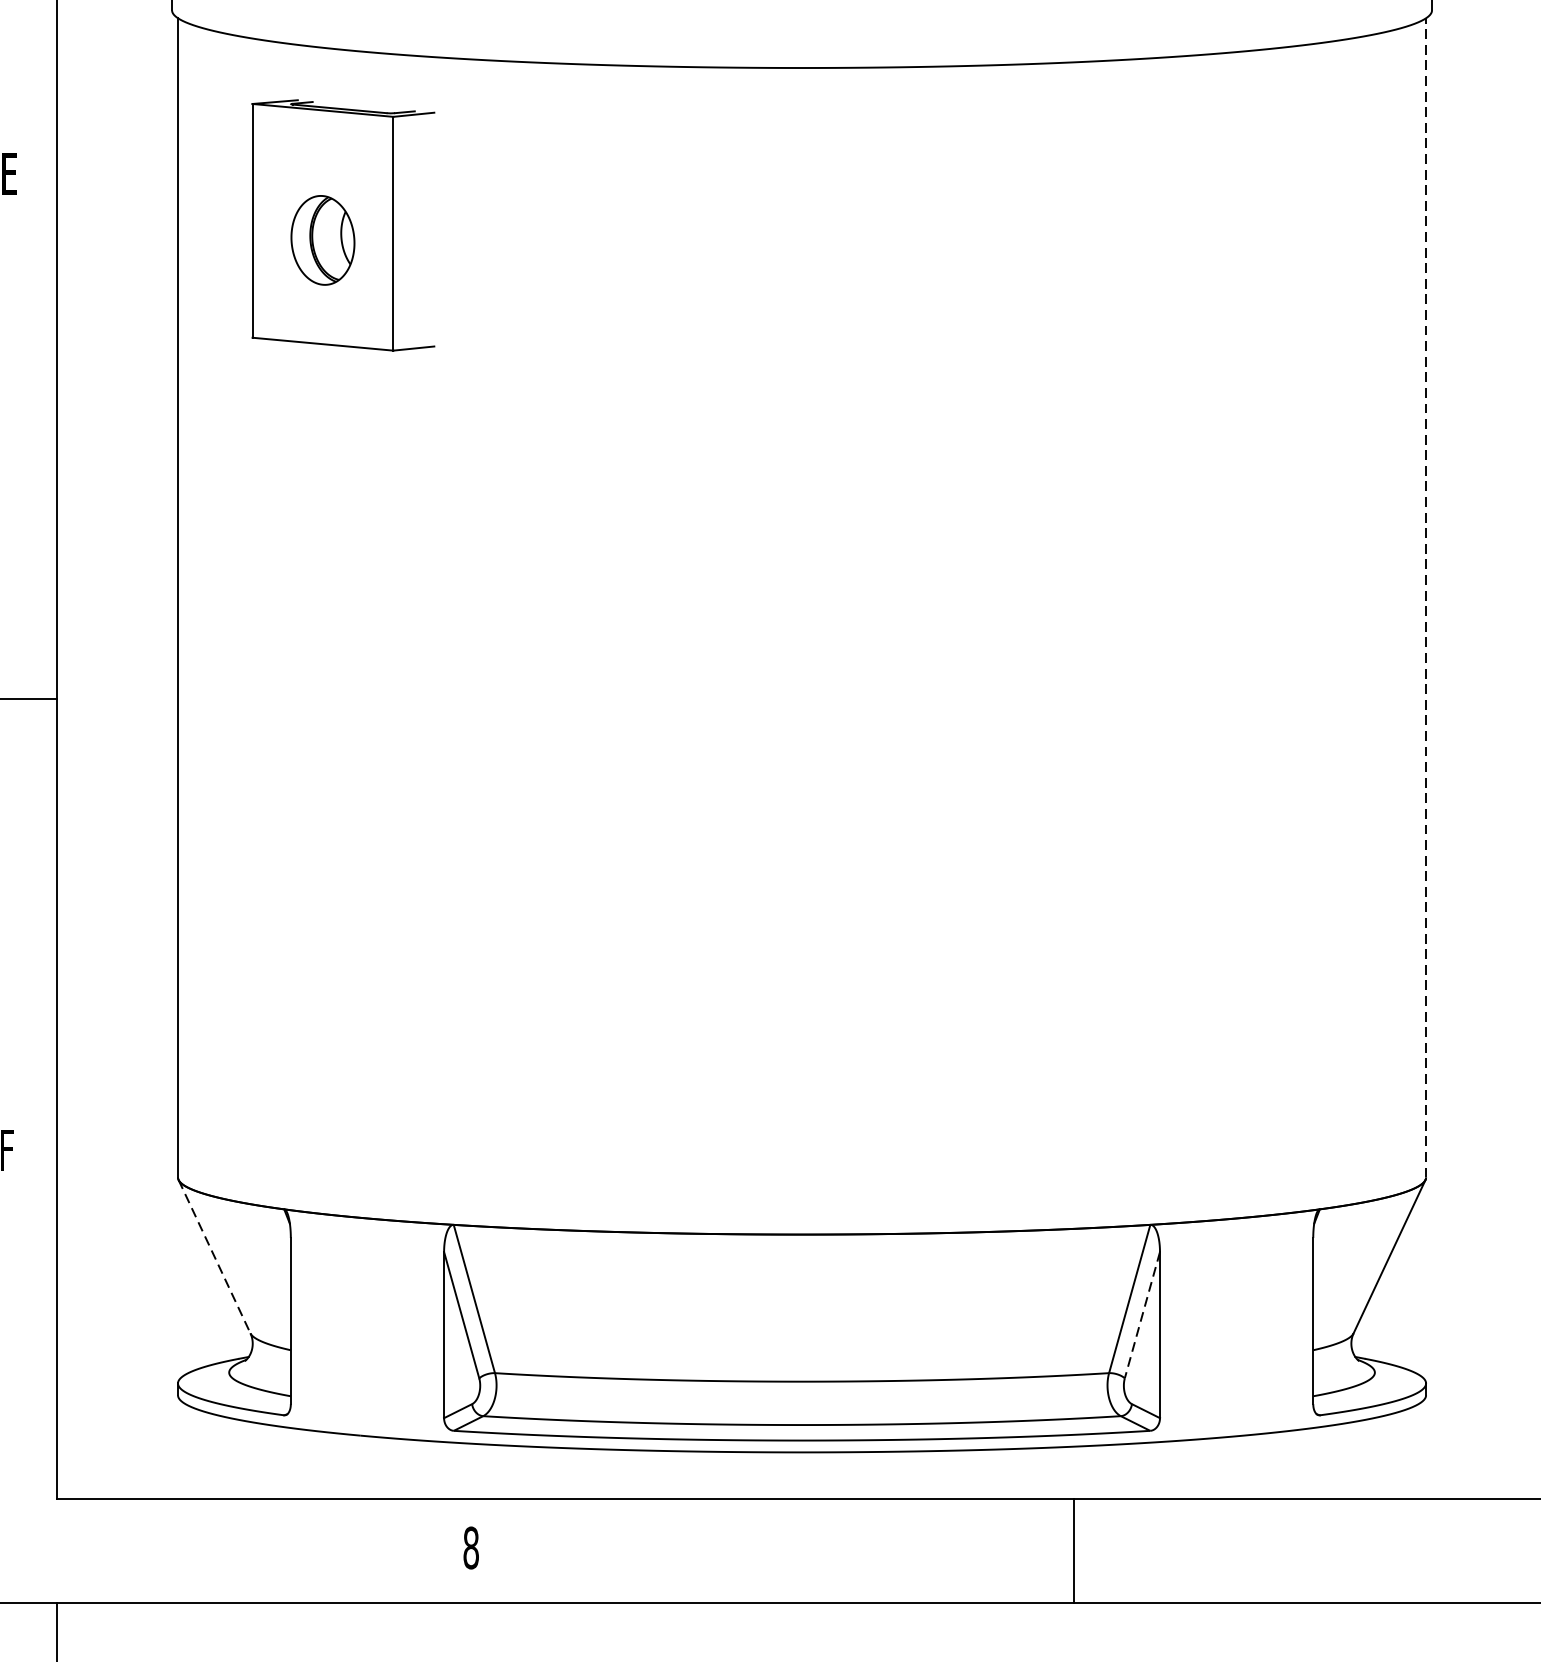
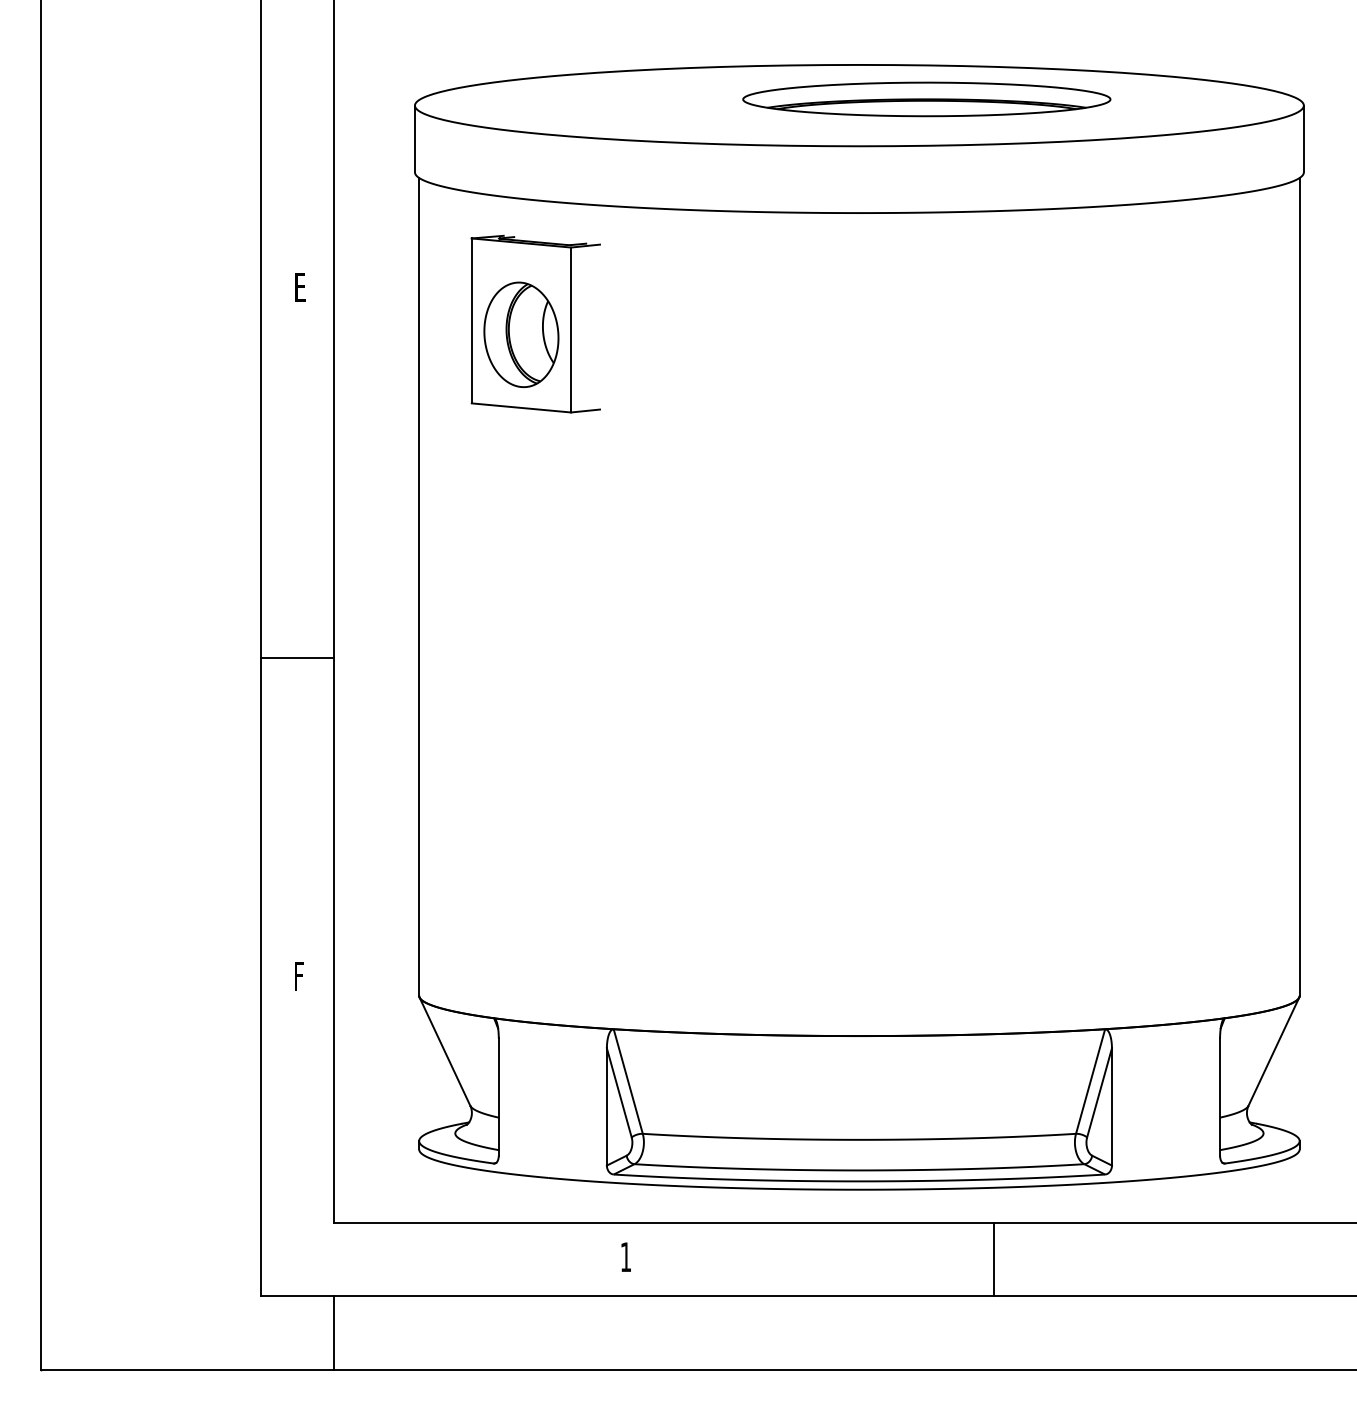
part: (323, 240) -> (521, 334), size x1.67
line: (1425, 597) -> (1299, 586), dashed -> solid
line: (213, 1256) -> (444, 1051), dashed -> solid
line: (1142, 1315) -> (1099, 1093), dashed -> solid
text: (470, 1548) -> (625, 1257), 8 -> 1
line: (1074, 1551) -> (994, 1259), moved

